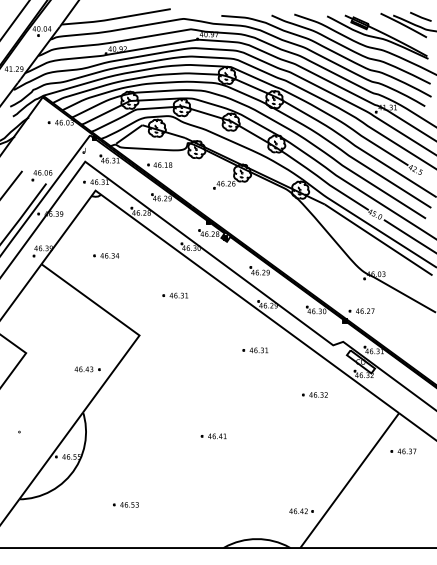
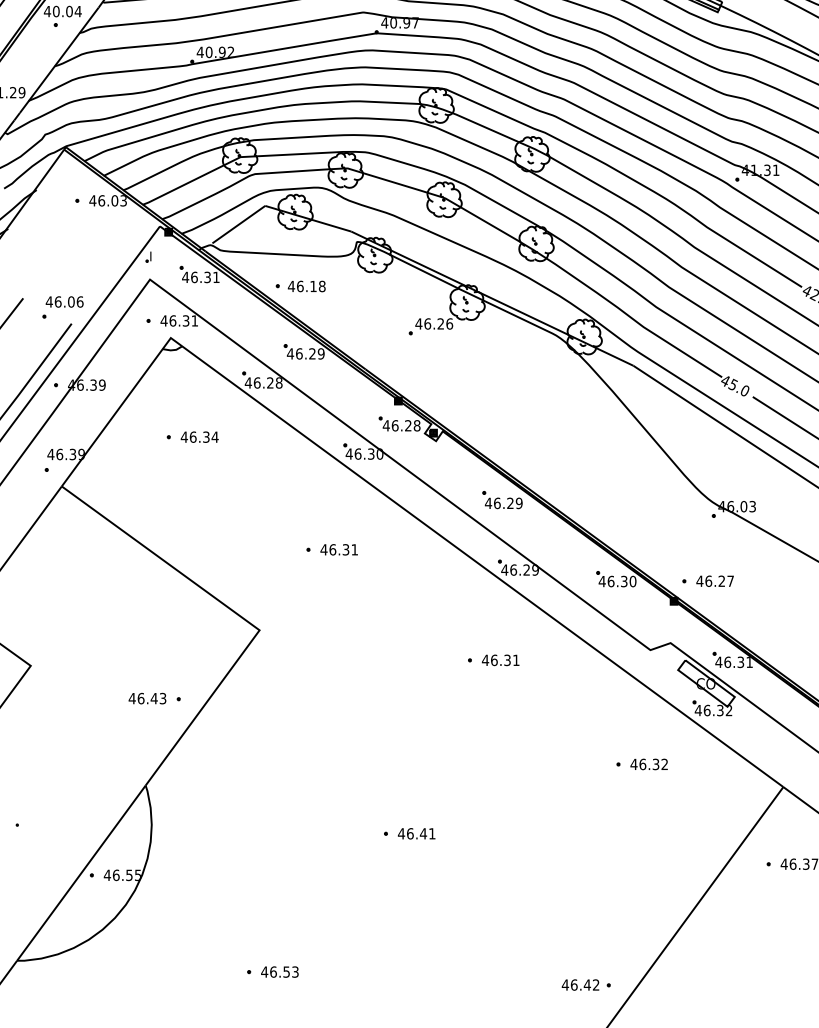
part: (105, 255) -> (190, 436), moved
part: (314, 394) -> (640, 763), moved
part: (125, 504) -> (271, 971), moved

